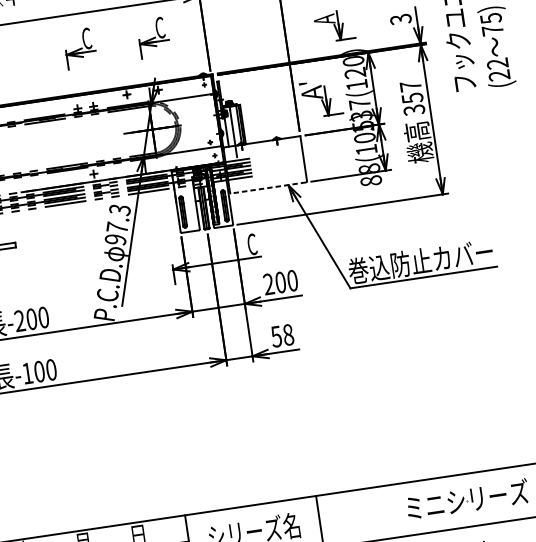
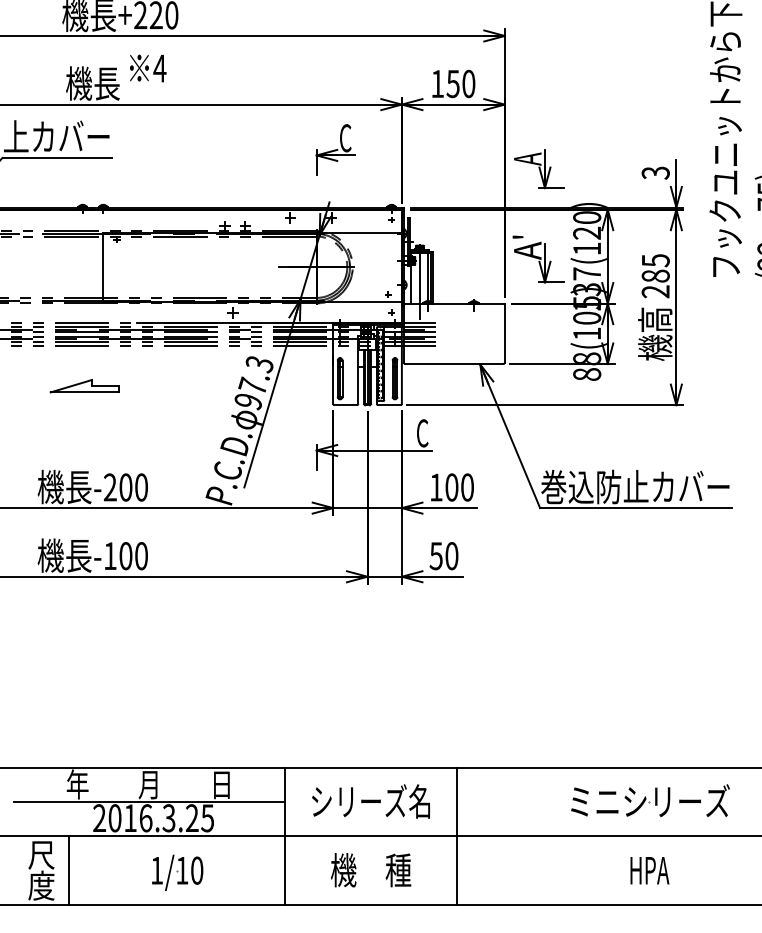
part: (334, 26) -> (539, 169), moved
part: (80, 48) -> (239, 149), removed
text: (412, 98) -> (655, 276), 357 -> 285
line: (268, 188) -> (453, 364), dashed -> solid
text: (268, 284) -> (435, 487), 200 -> 100
text: (288, 335) -> (451, 556), 58 -> 50

